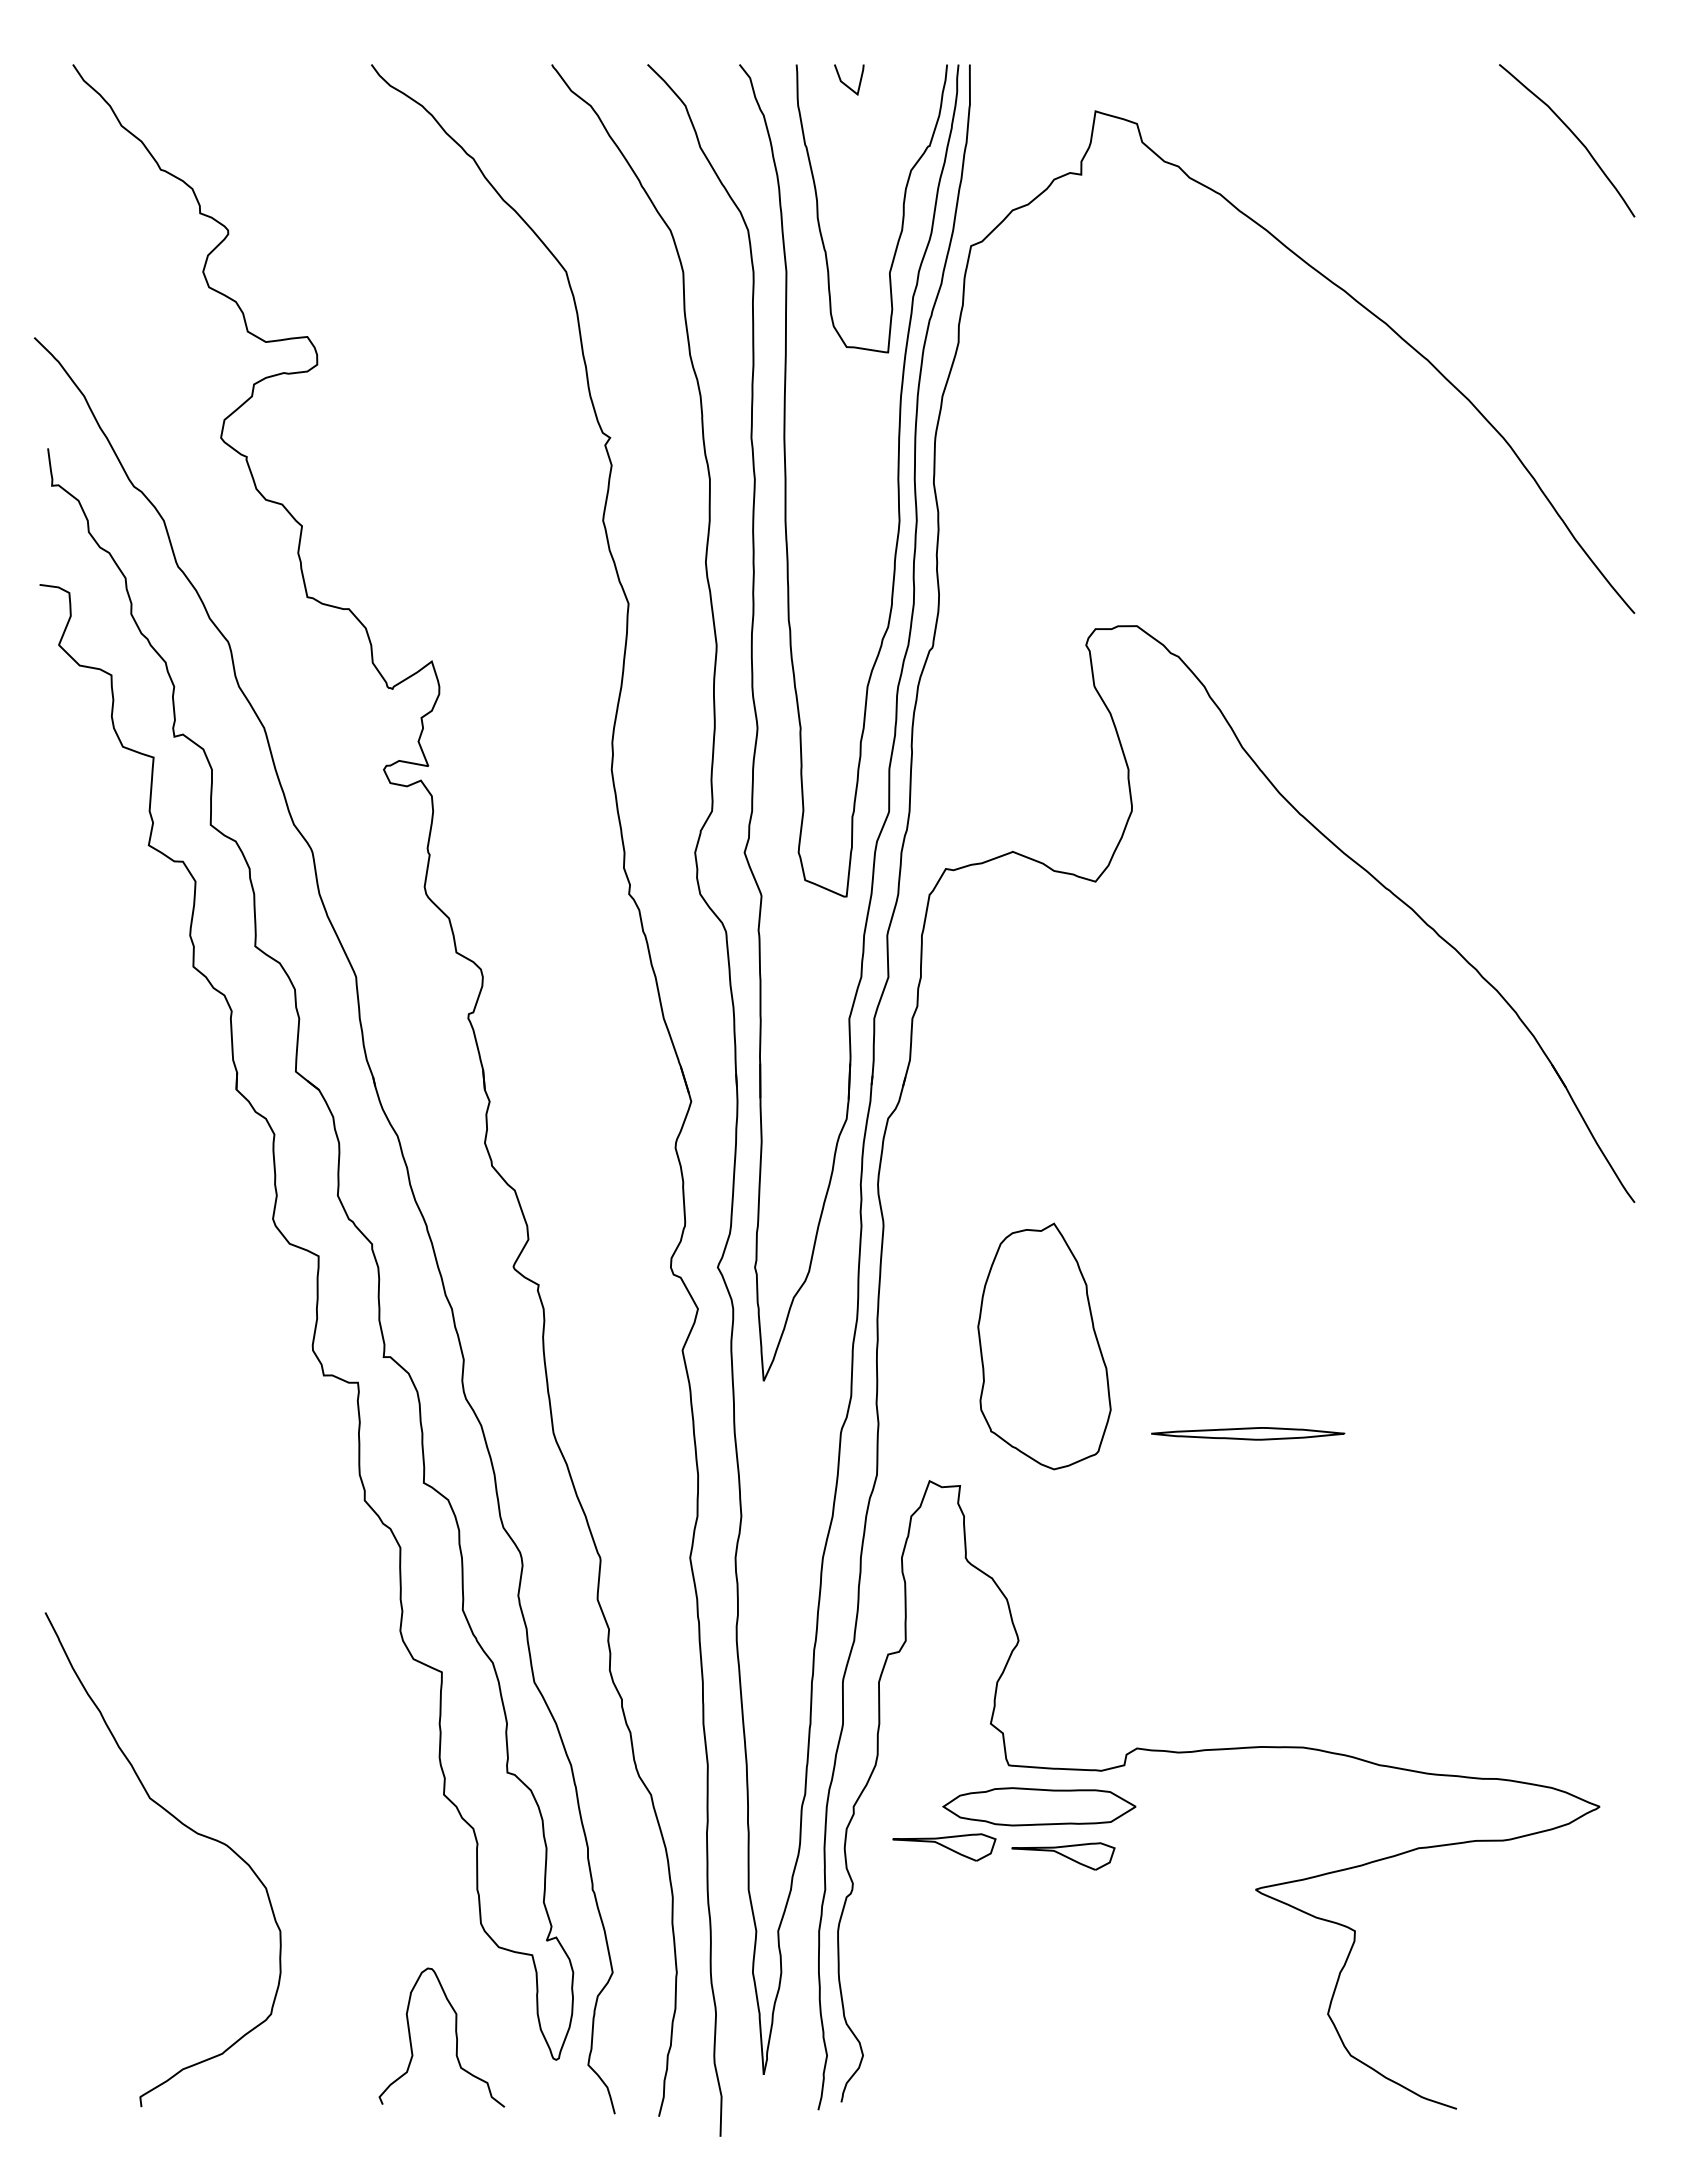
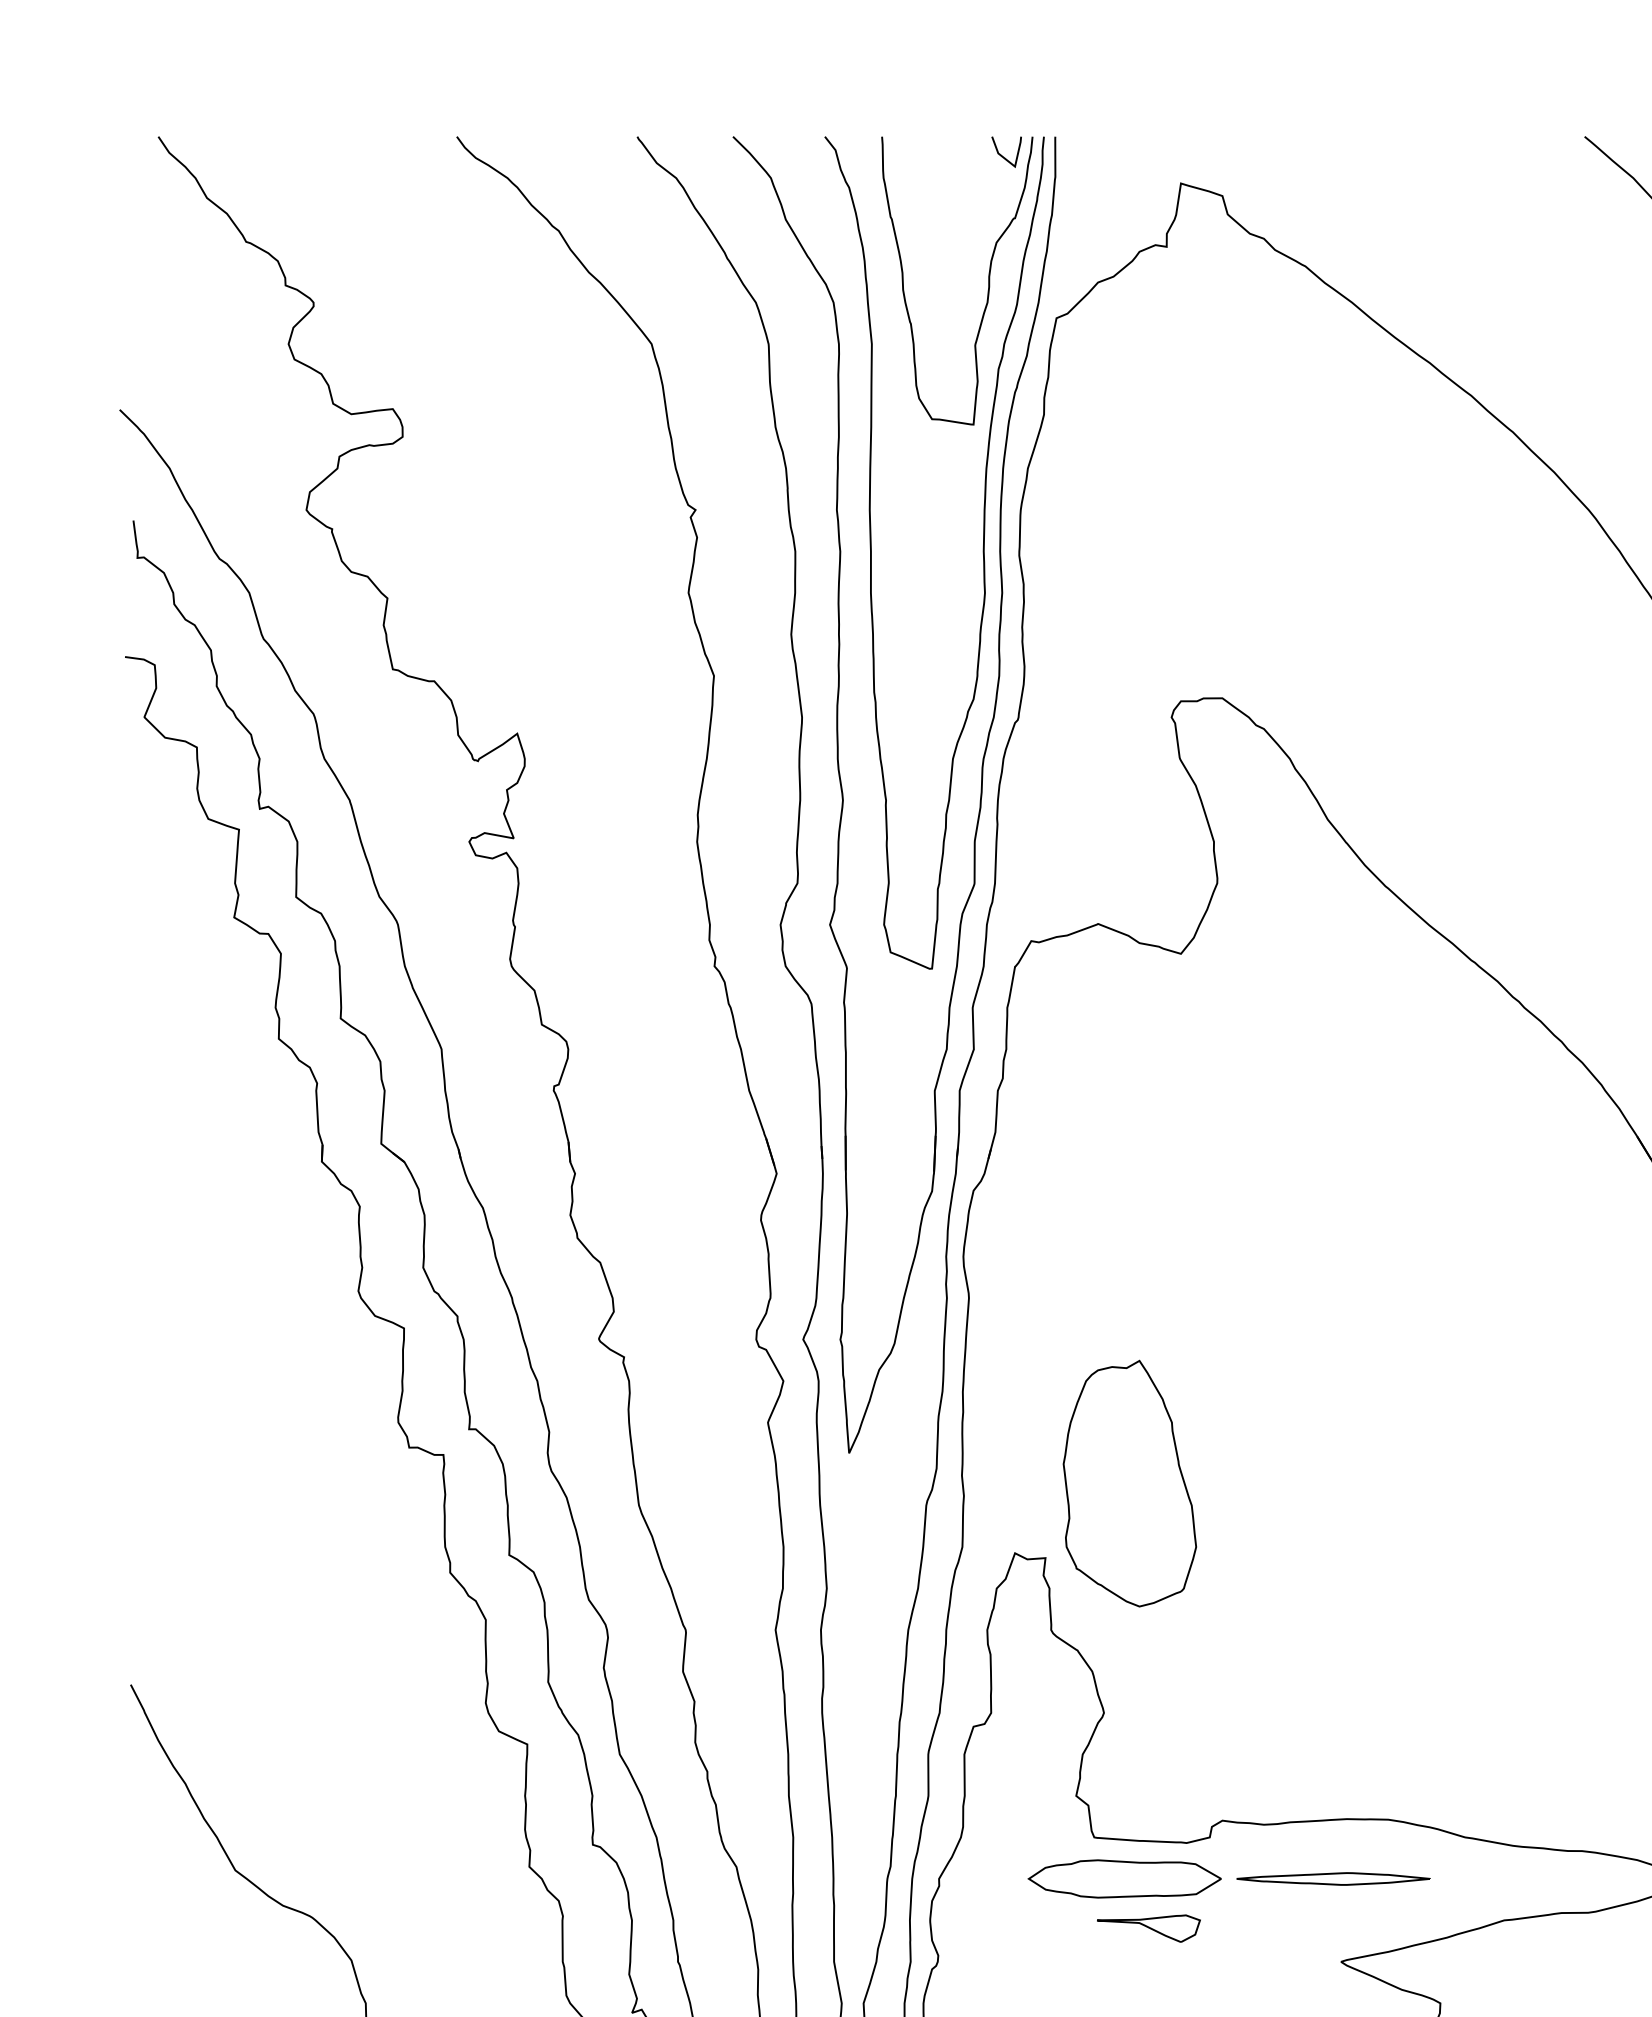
line: (845, 83) -> (1002, 155), moved
part: (1044, 1346) -> (1129, 1483), moved
part: (1248, 1433) -> (1333, 1878), moved
part: (944, 1847) -> (1029, 1919), removed

